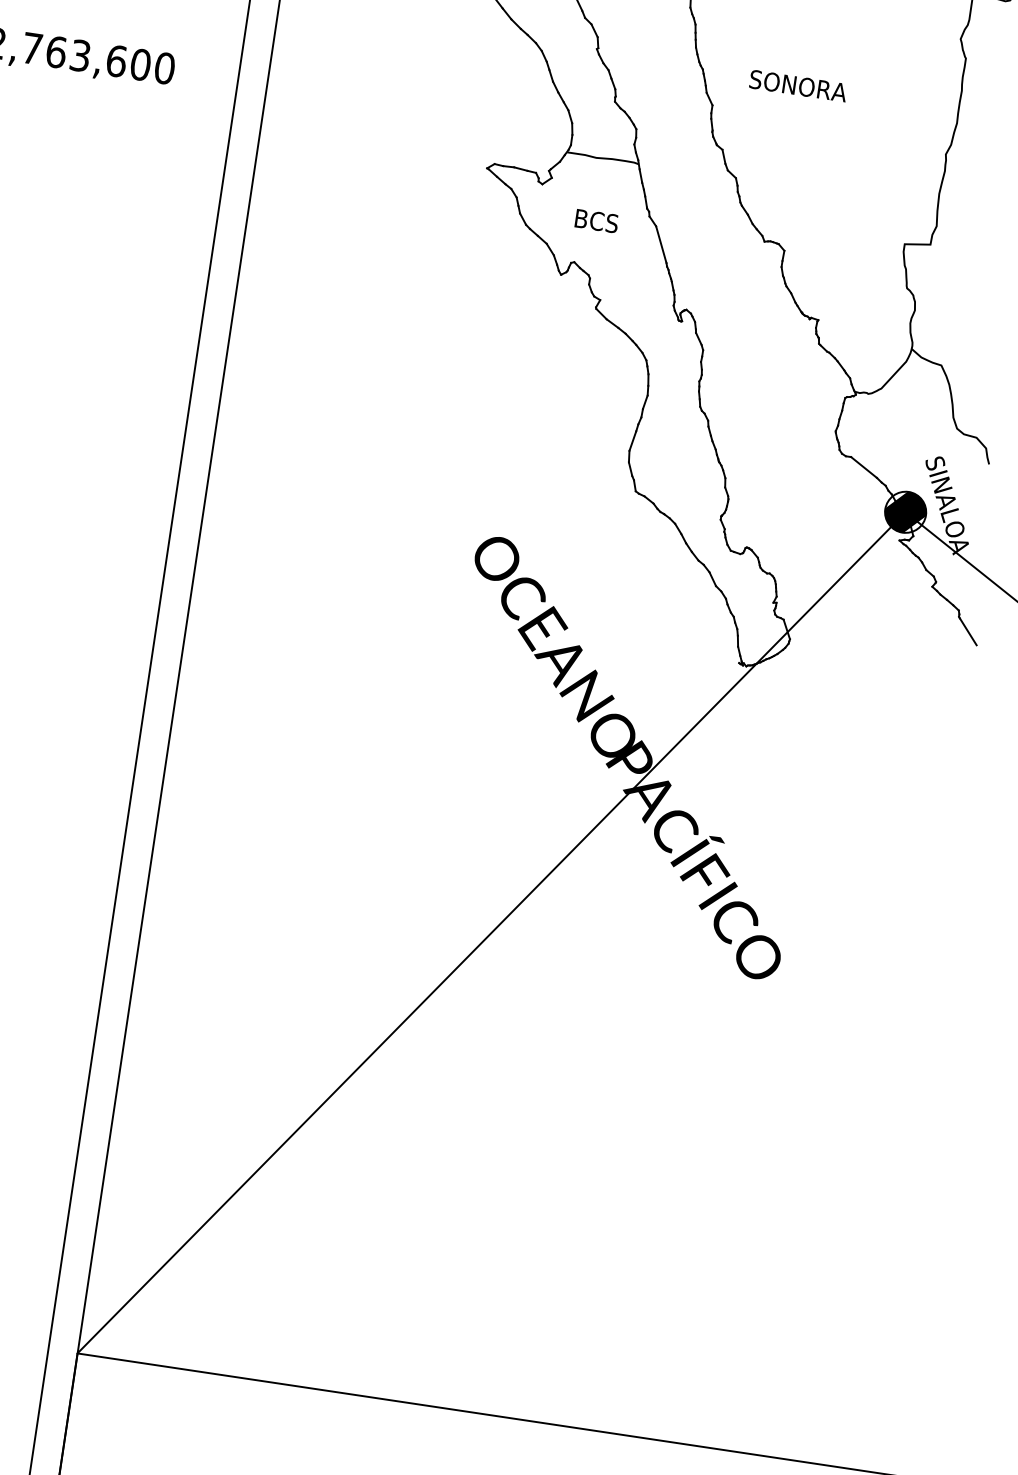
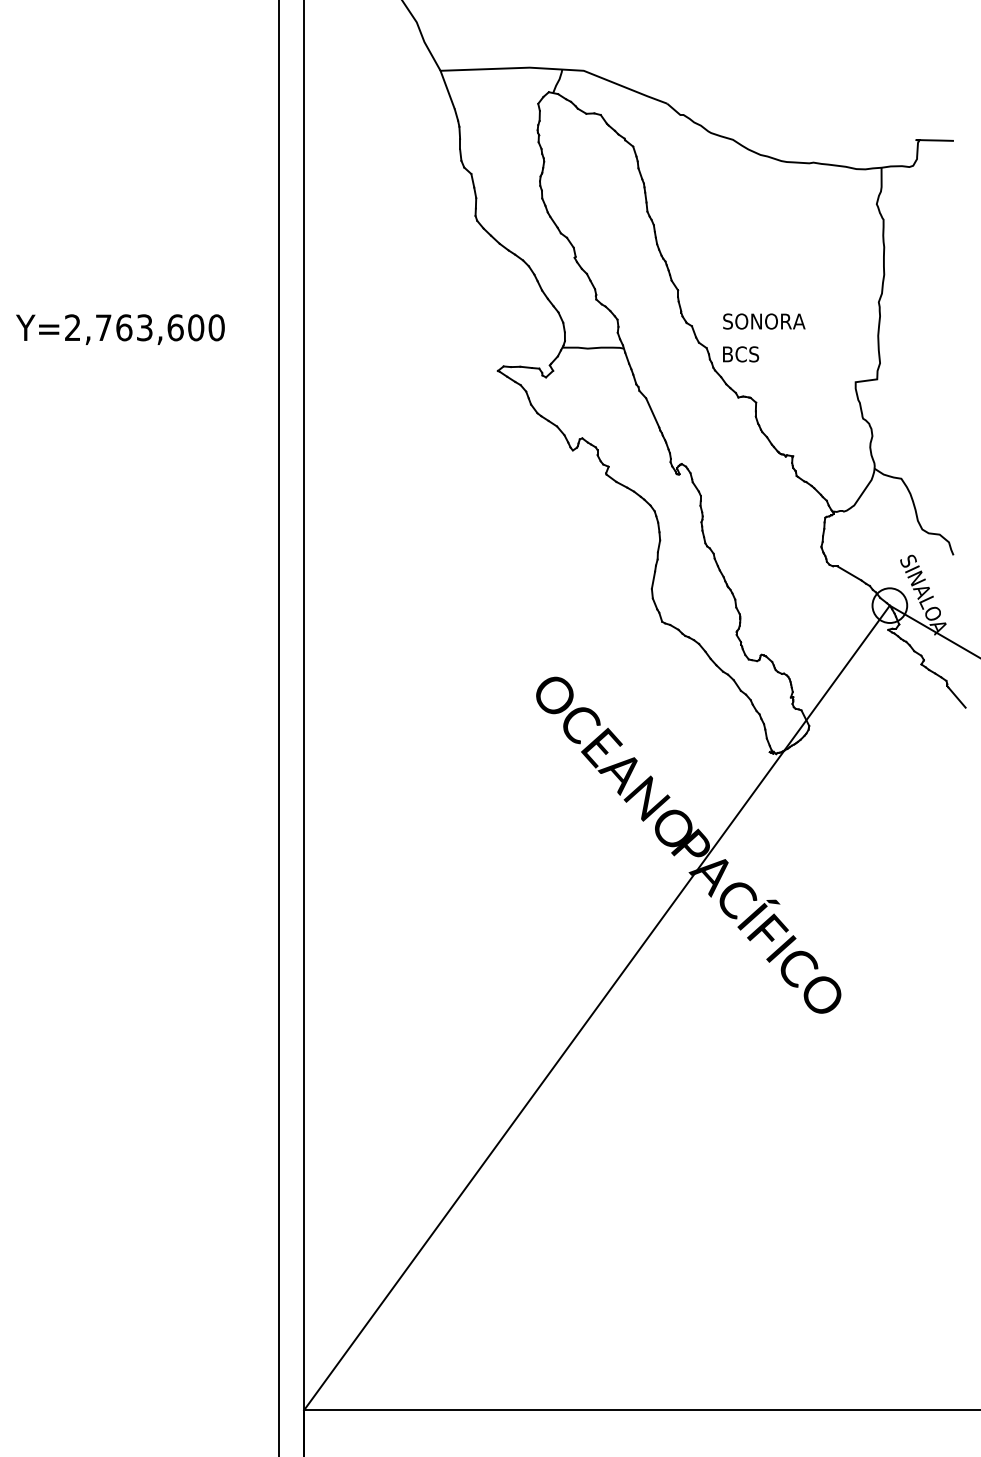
text: (798, 86) -> (764, 321), moved
text: (597, 221) -> (741, 354), moved
hatch: (905, 512) -> (889, 605), removed

